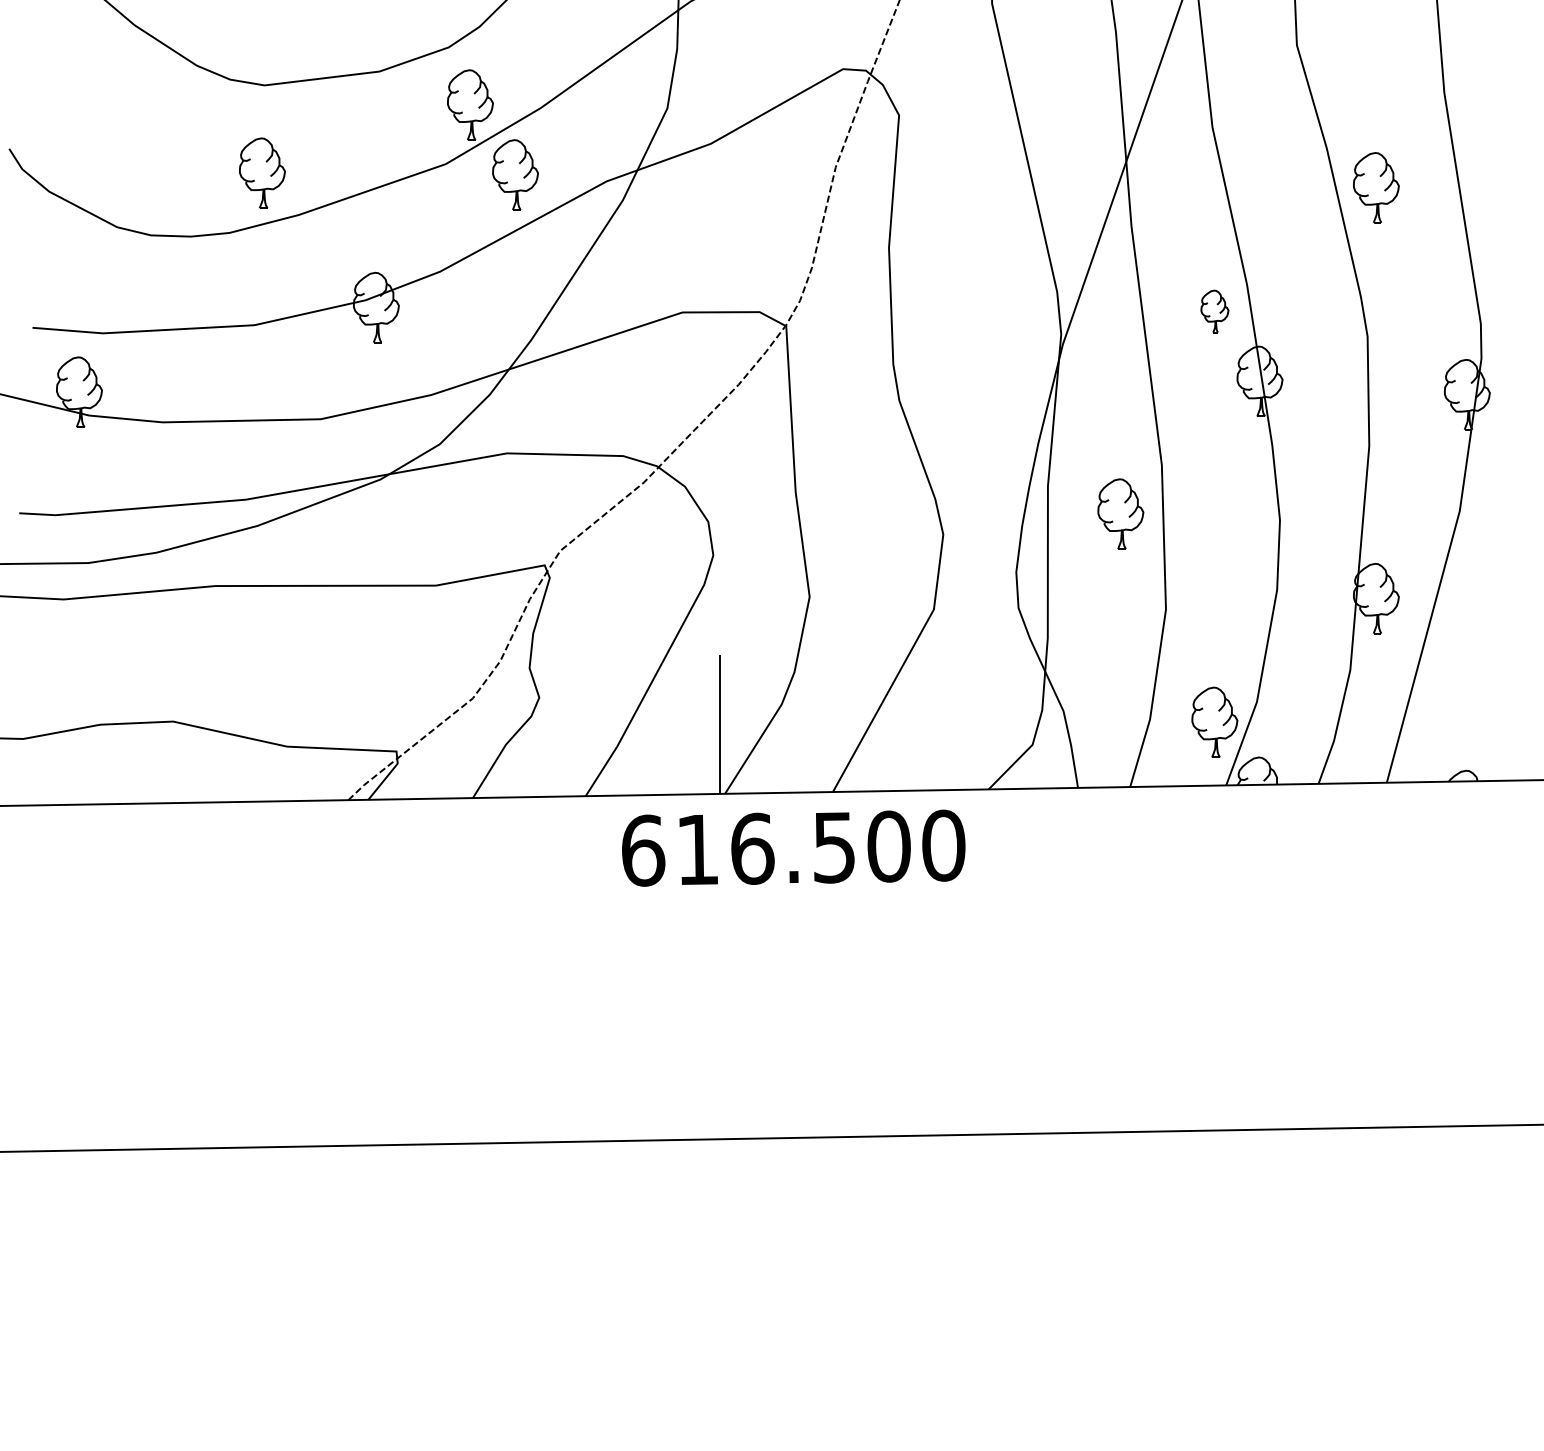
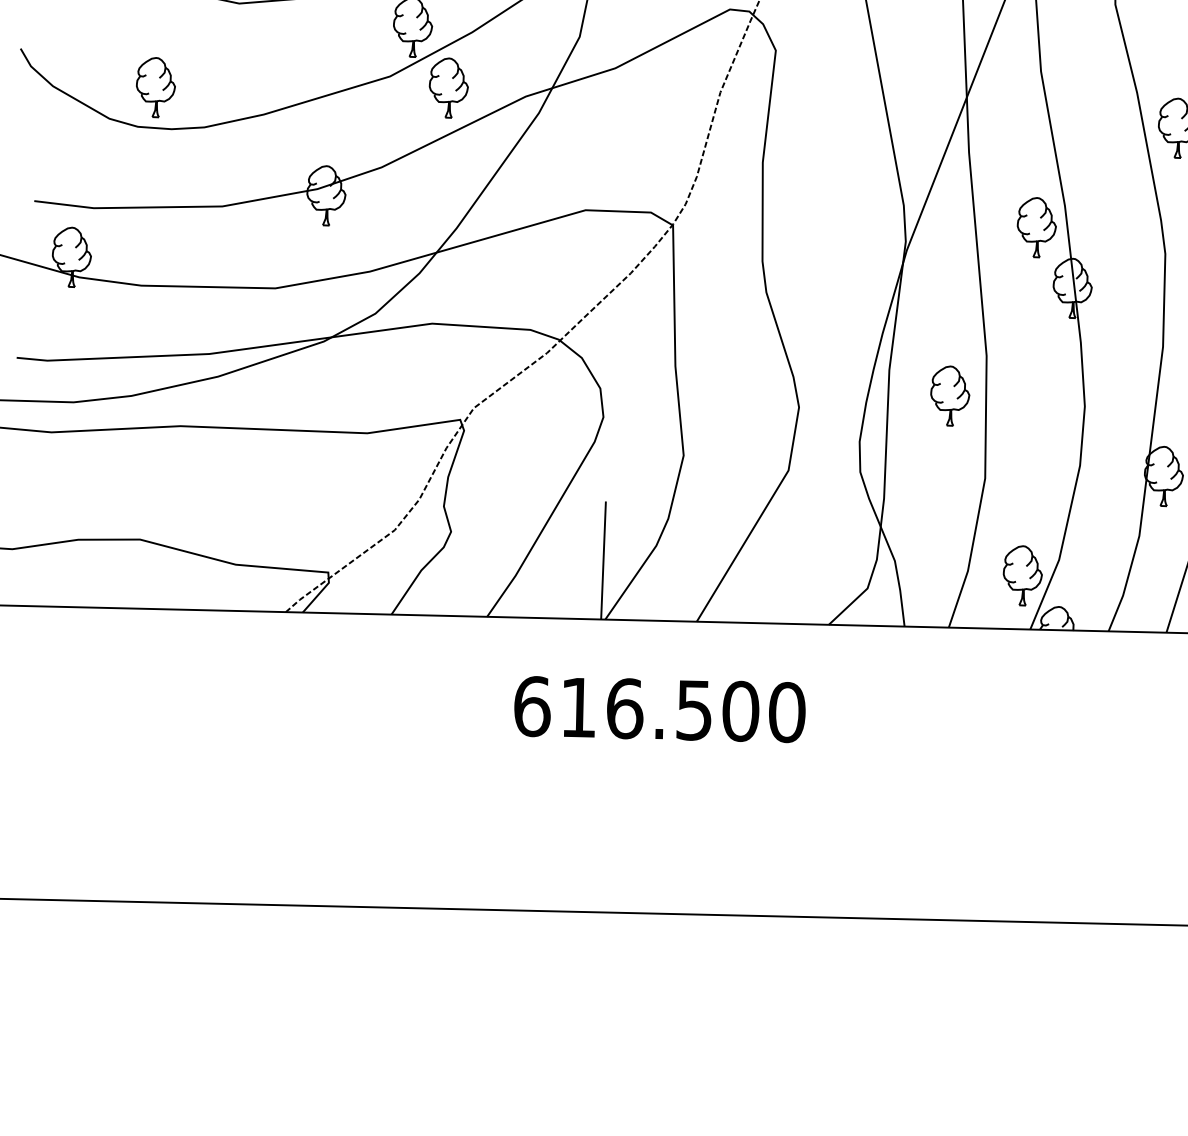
part: (262, 172) -> (155, 86), moved
part: (1214, 311) -> (1036, 227), size x1.67
text: (793, 847) -> (659, 708), moved

